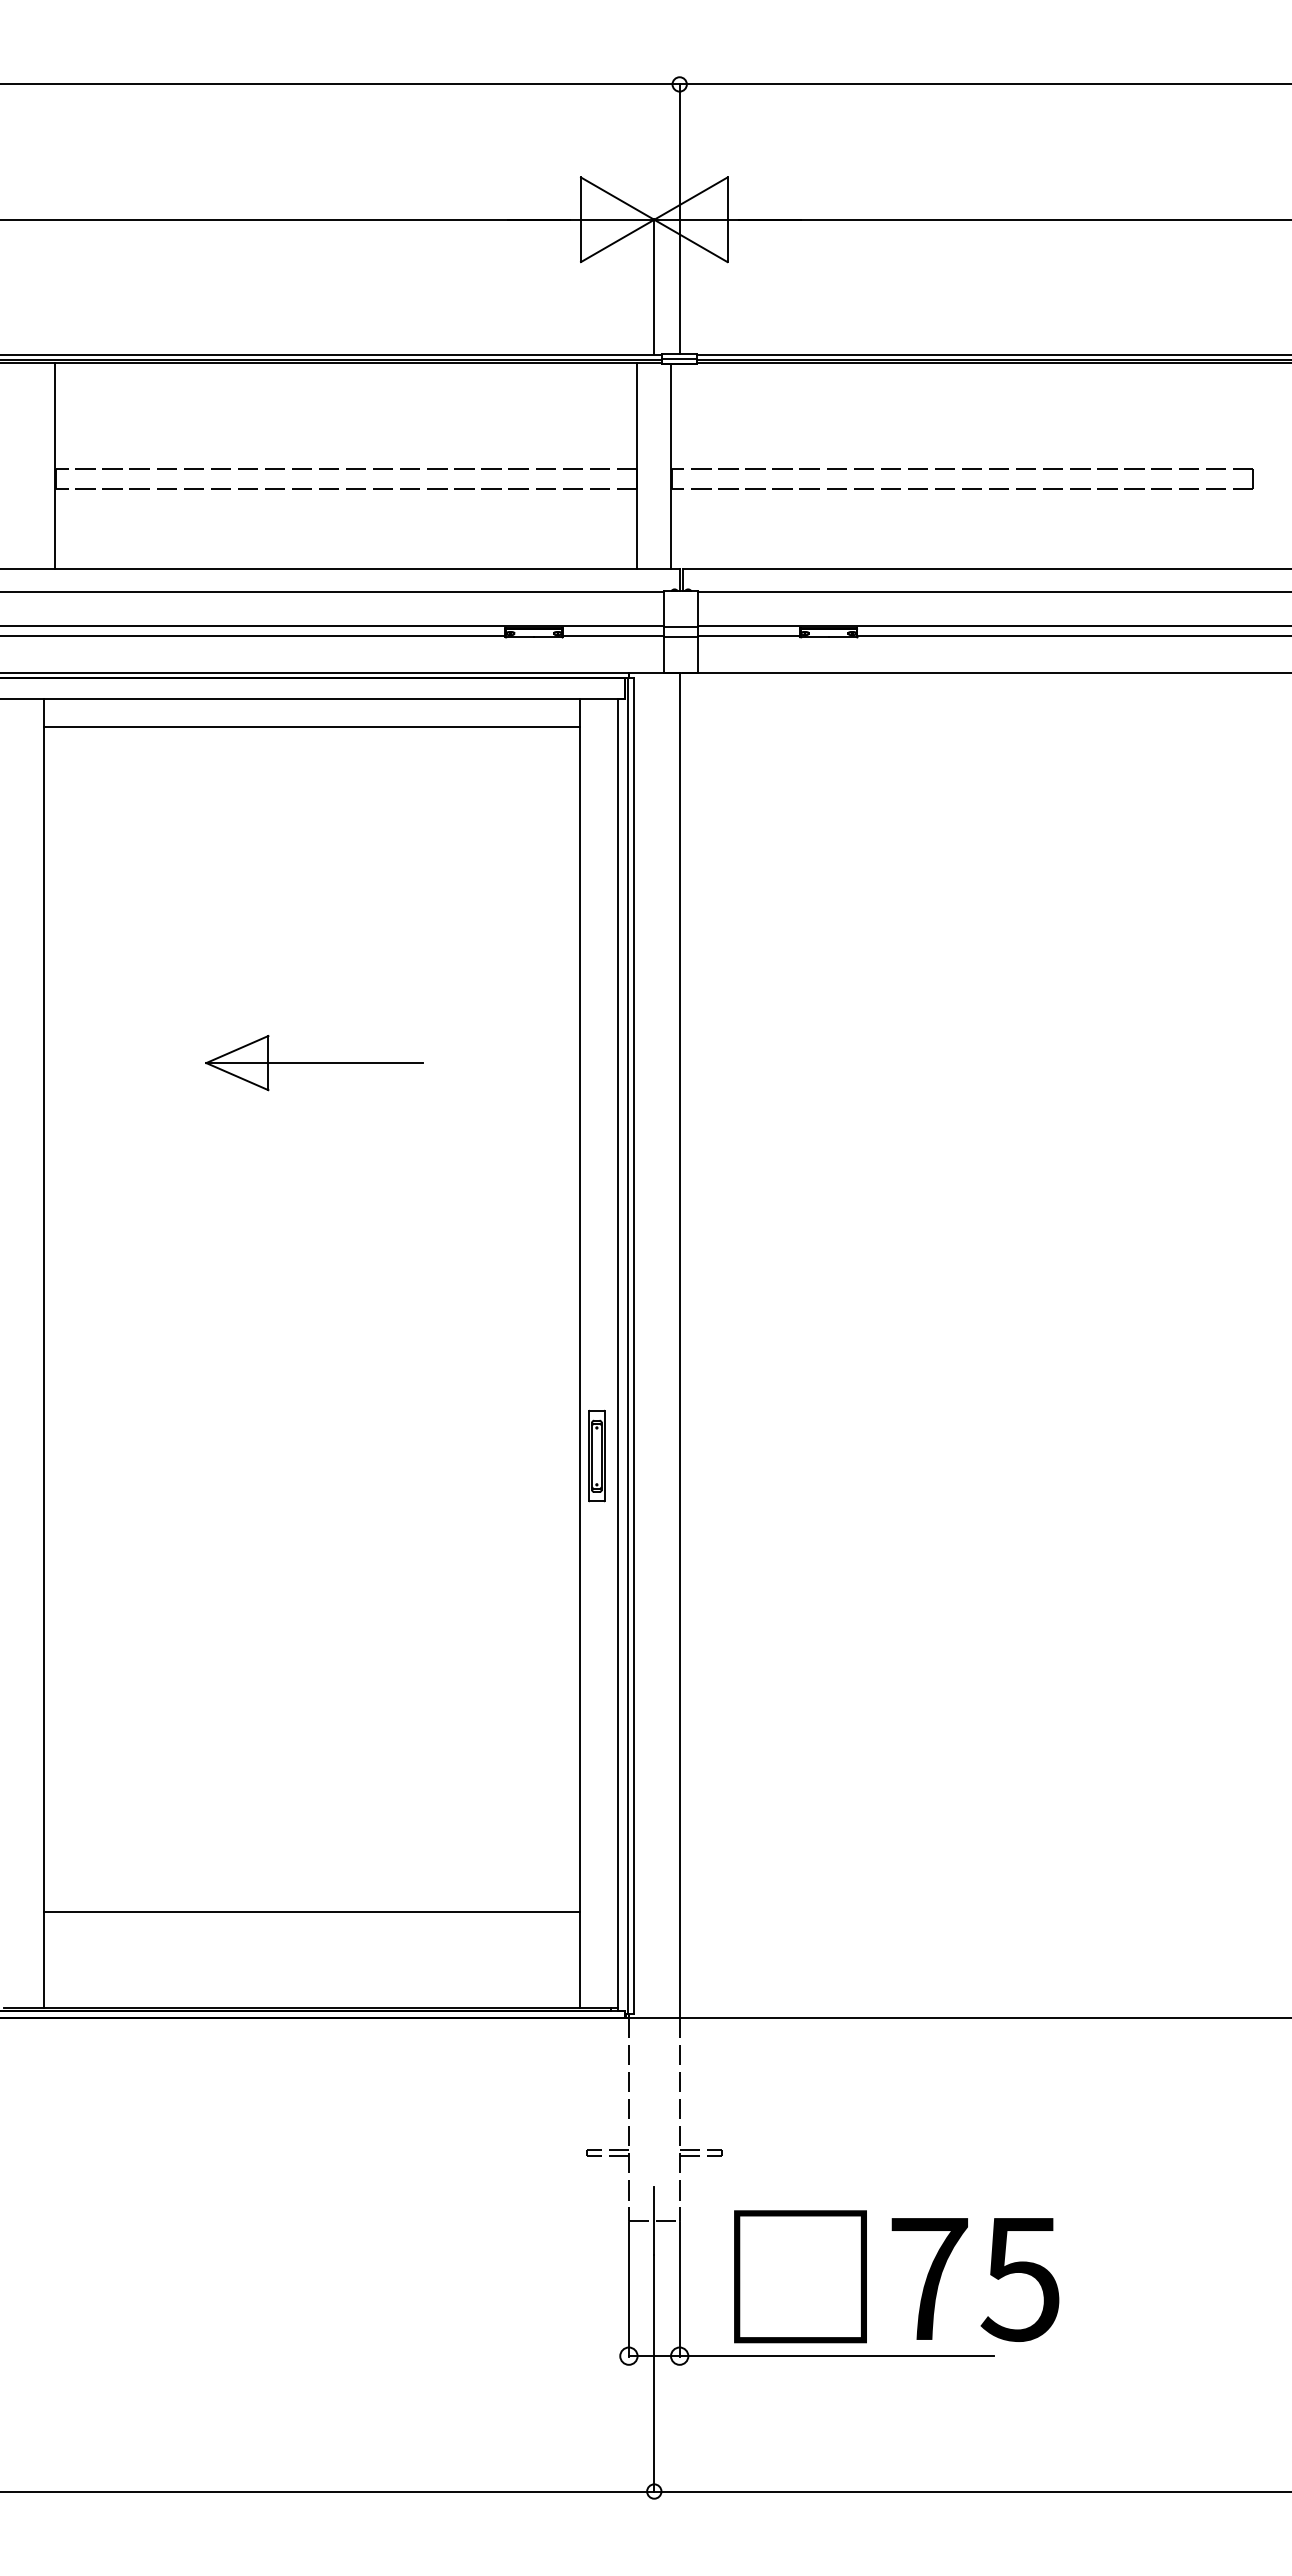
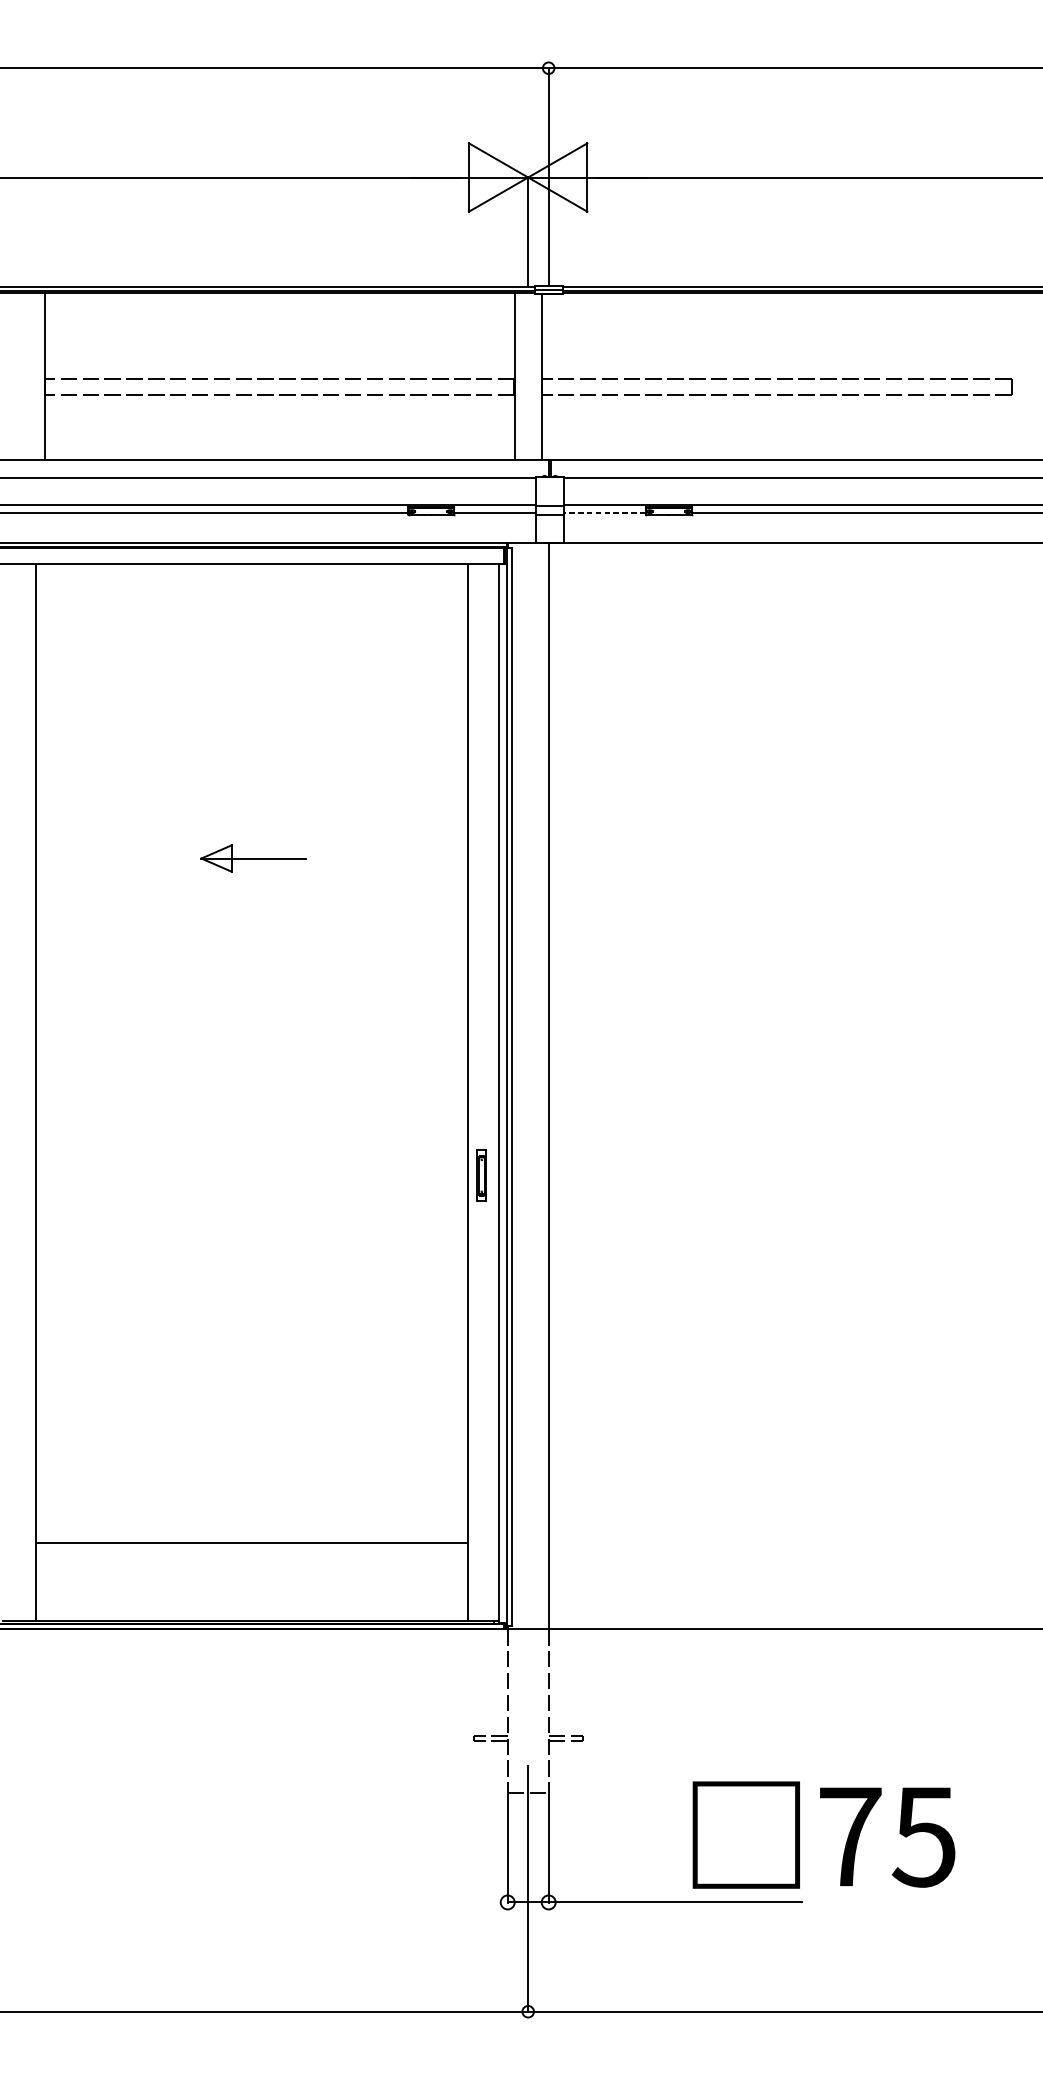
line: (749, 635) -> (605, 513), solid -> dashed
line: (311, 727) -> (251, 587), removed
part: (314, 1063) -> (253, 858), size x0.6
part: (596, 1455) -> (481, 1175), size x0.7
text: (896, 2276) -> (823, 1834), moved

